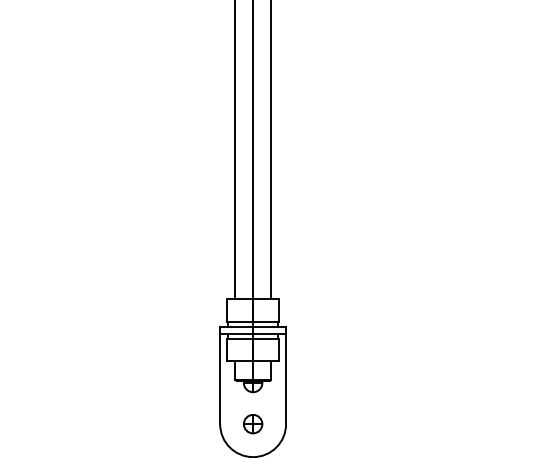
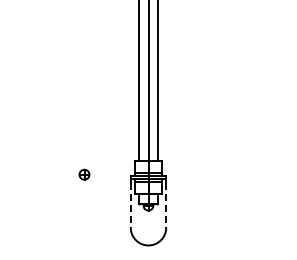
line: (219, 384) -> (130, 206), solid -> dashed
line: (286, 384) -> (166, 206), solid -> dashed
part: (253, 423) -> (84, 174), moved

